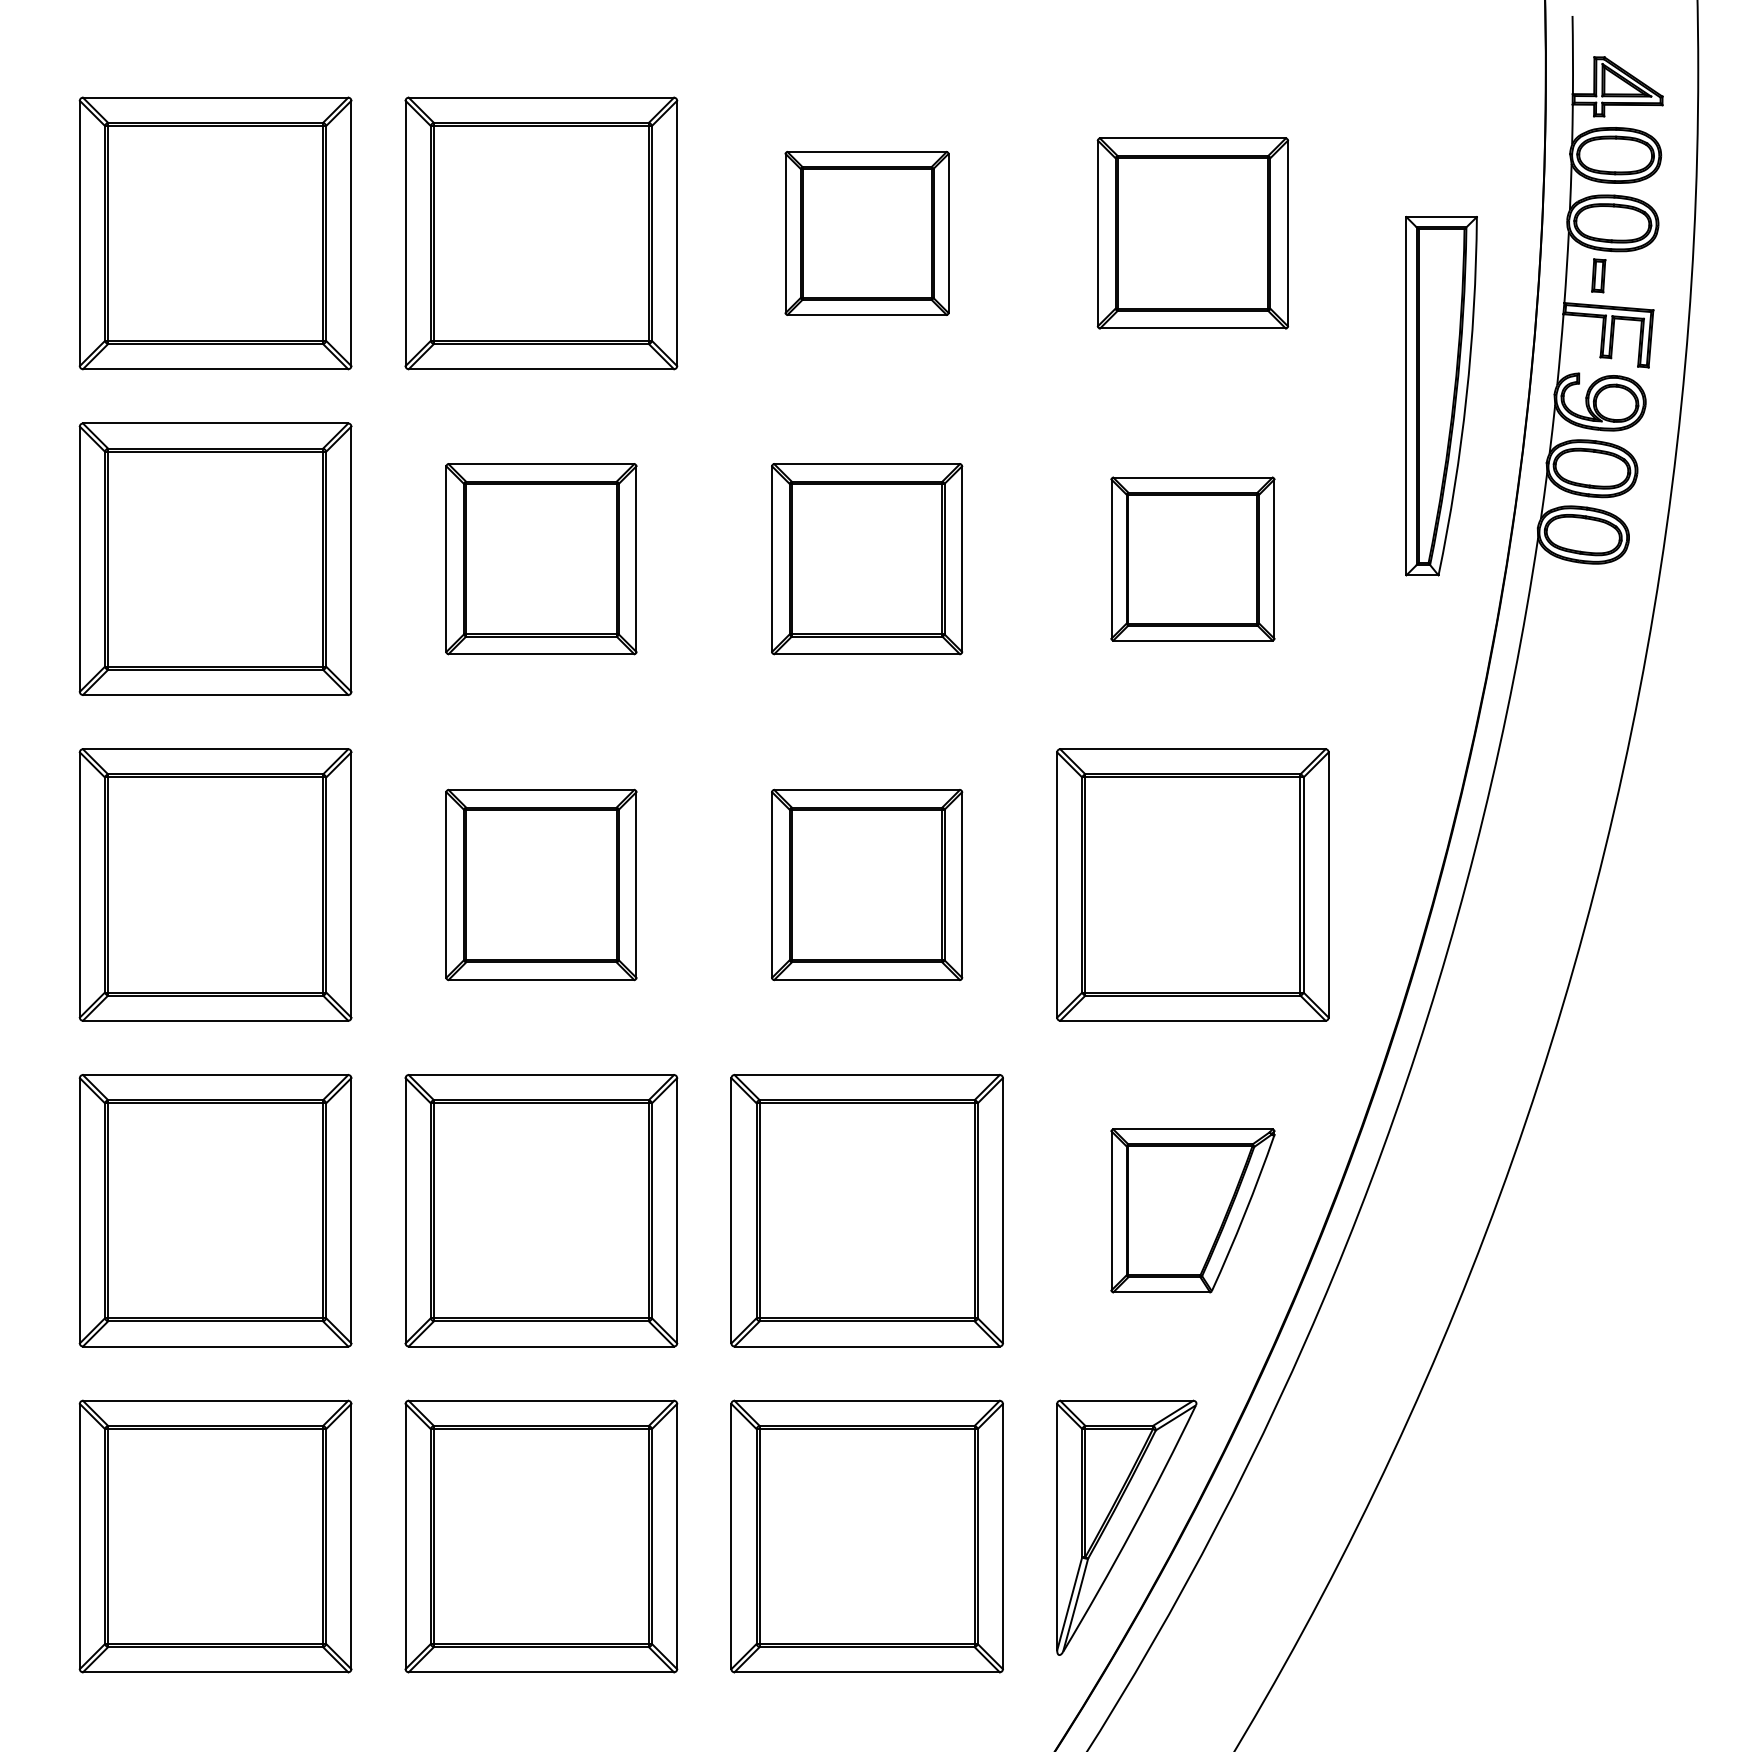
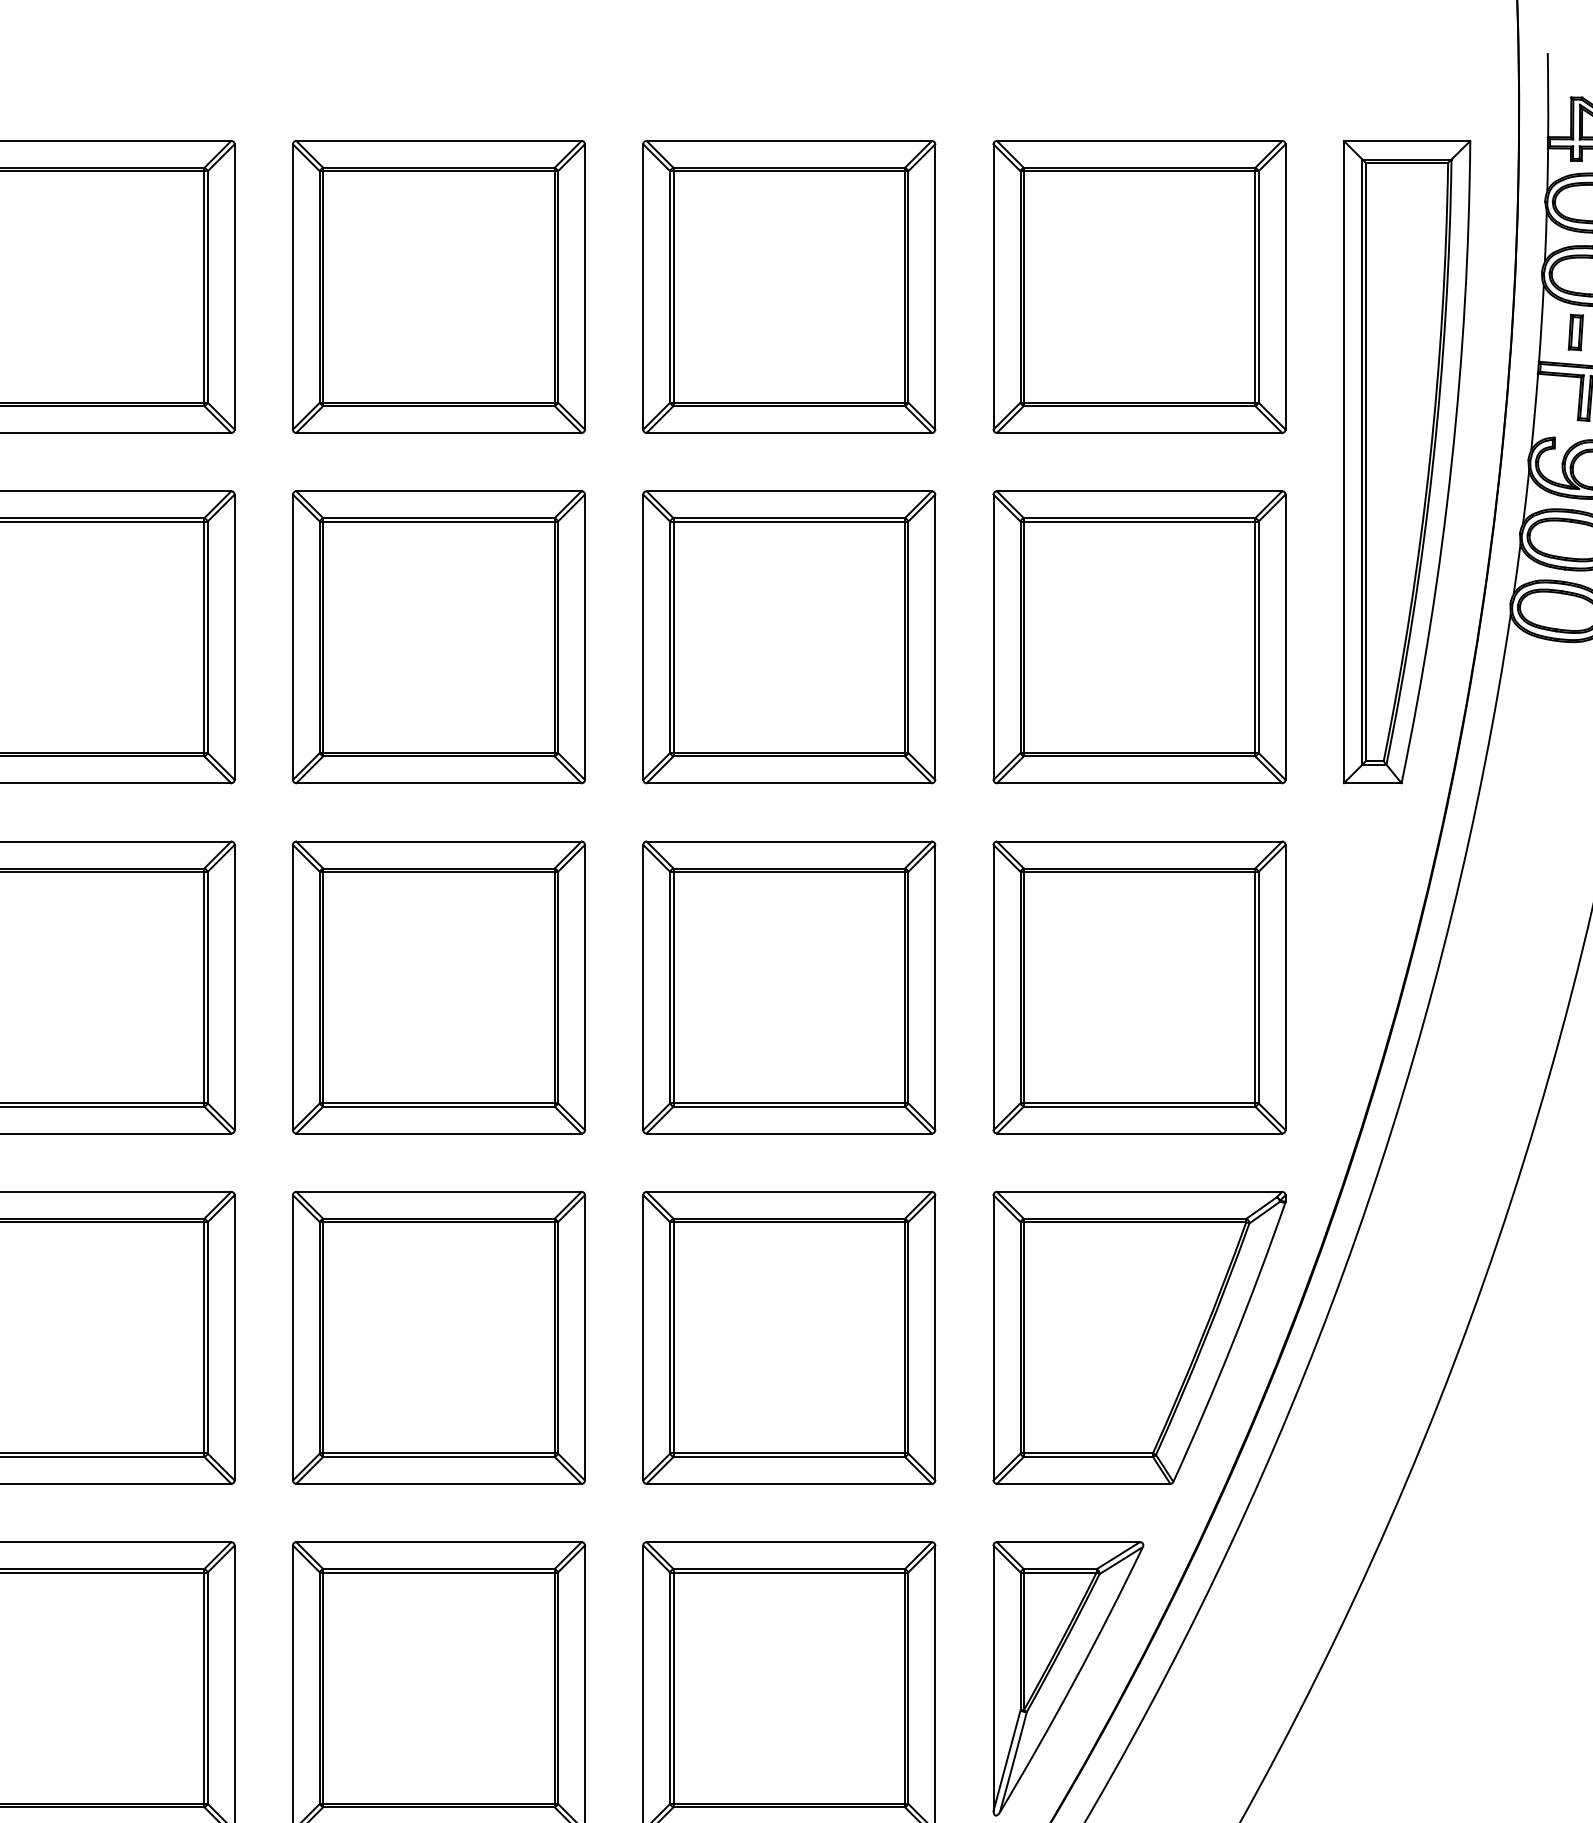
part: (866, 233) -> (788, 287), size x1.67
part: (1192, 233) -> (1139, 287), size x1.43
part: (1441, 395) -> (1406, 461), size x1.67
part: (541, 558) -> (439, 636), size x1.43
part: (866, 558) -> (788, 636), size x1.43
part: (1192, 558) -> (1139, 636), size x1.67
part: (541, 884) -> (439, 987), size x1.43
part: (866, 884) -> (788, 987), size x1.43
part: (1192, 1210) -> (1139, 1337), size x1.67

